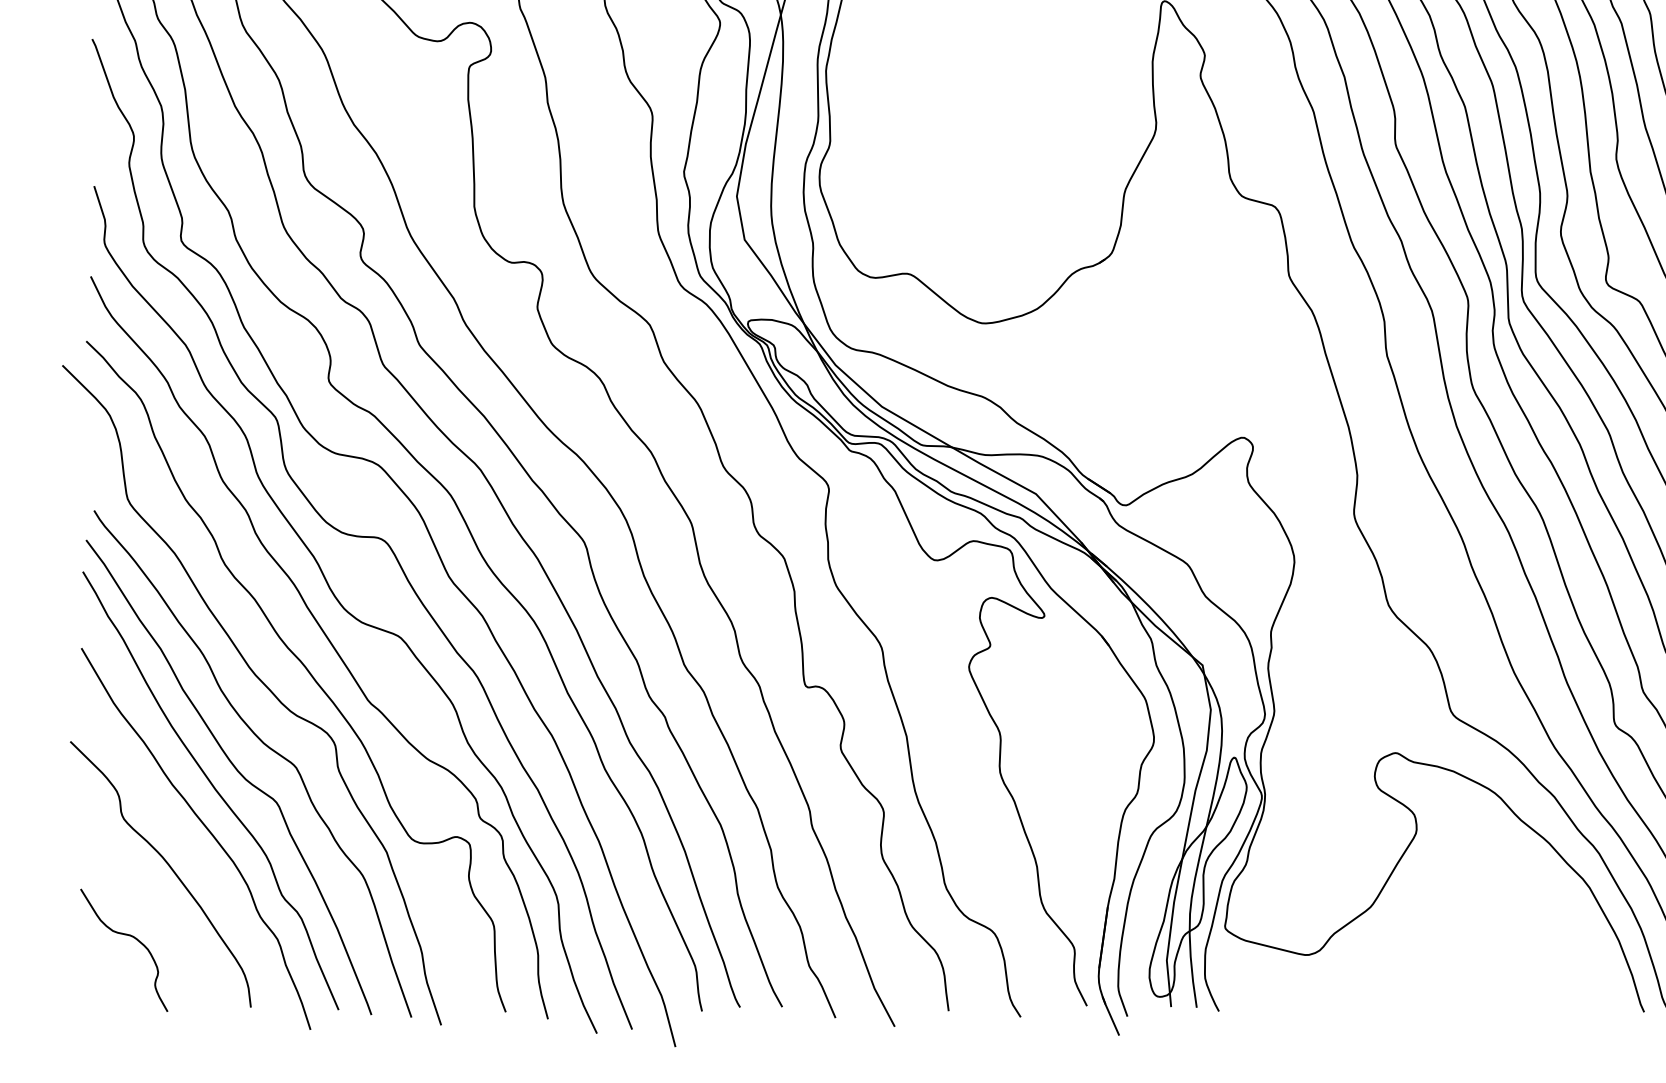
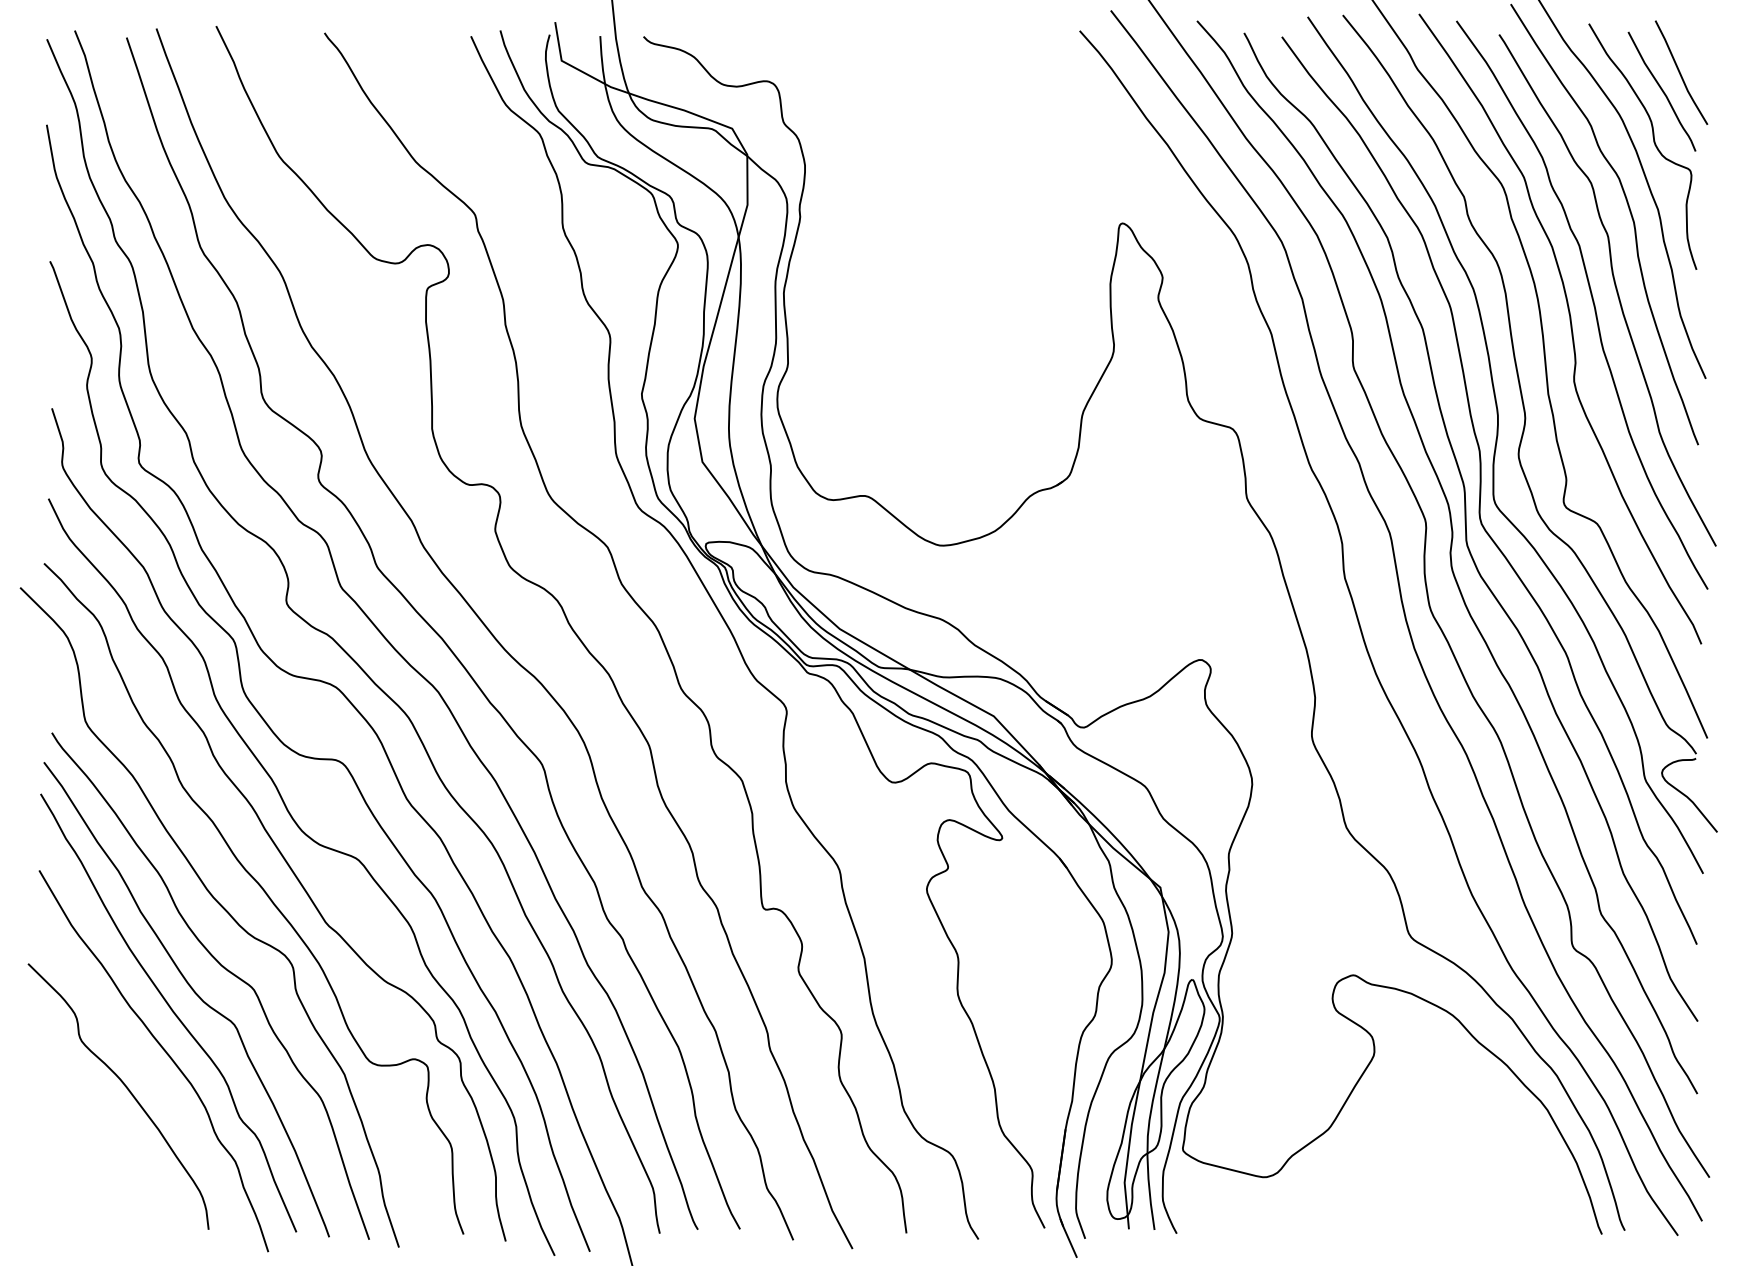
curve: (128, 936) -> (86, 1158), removed

